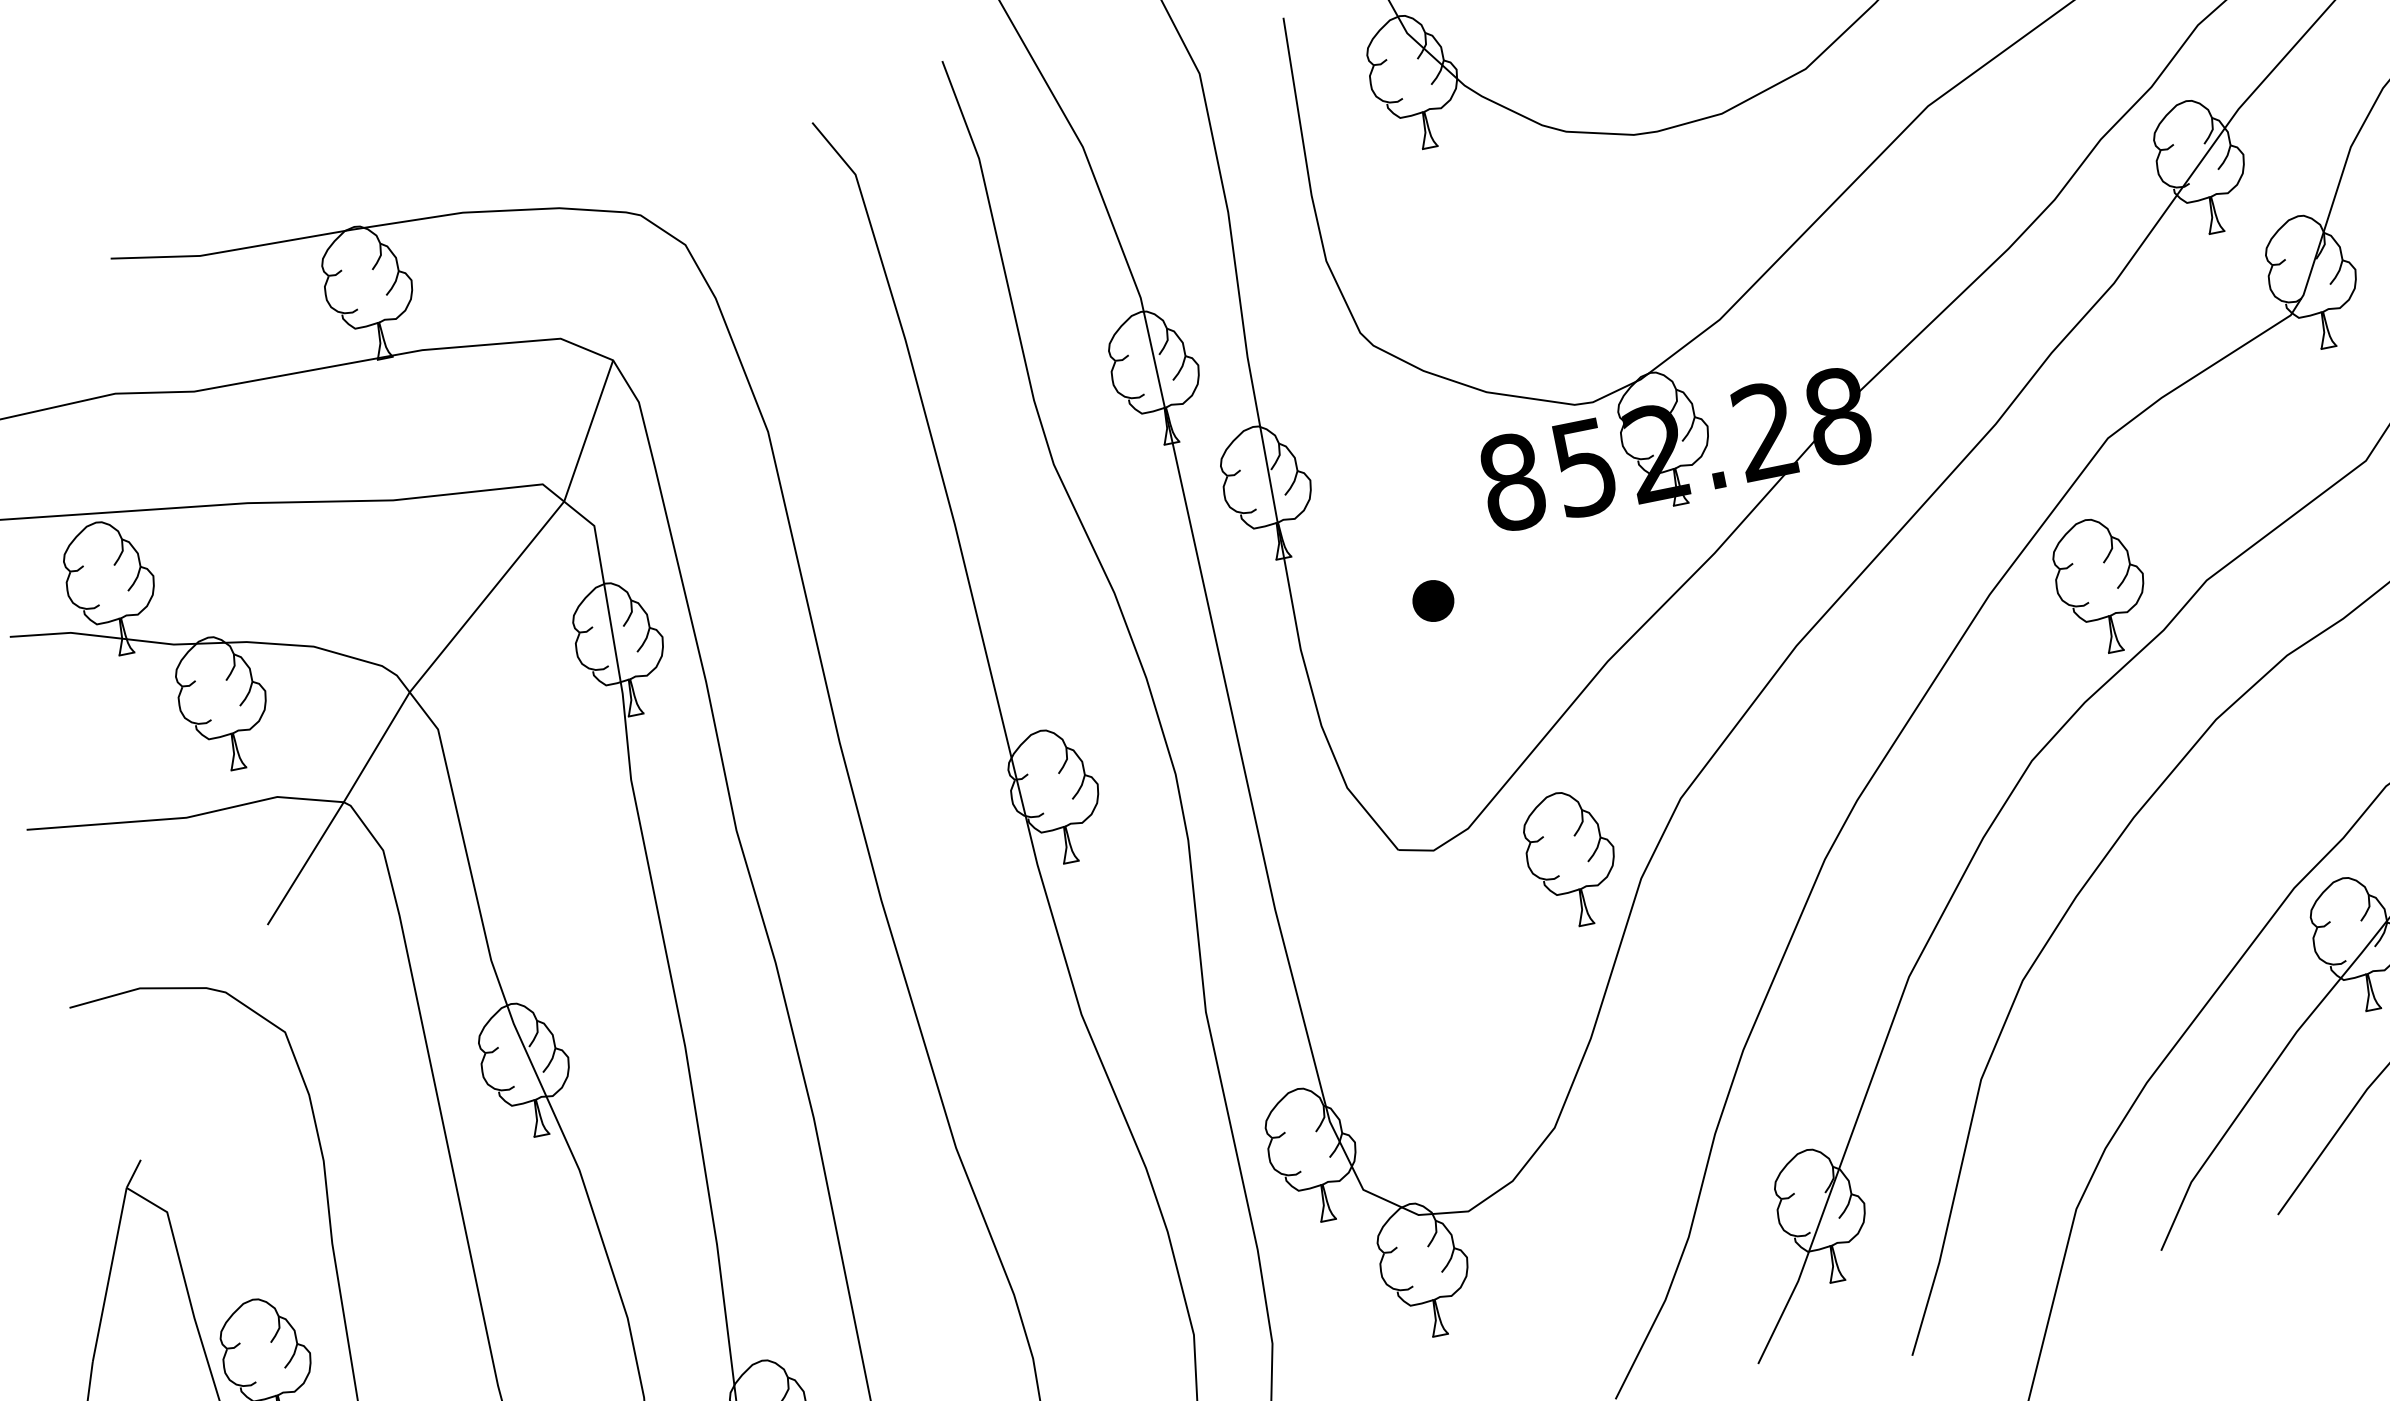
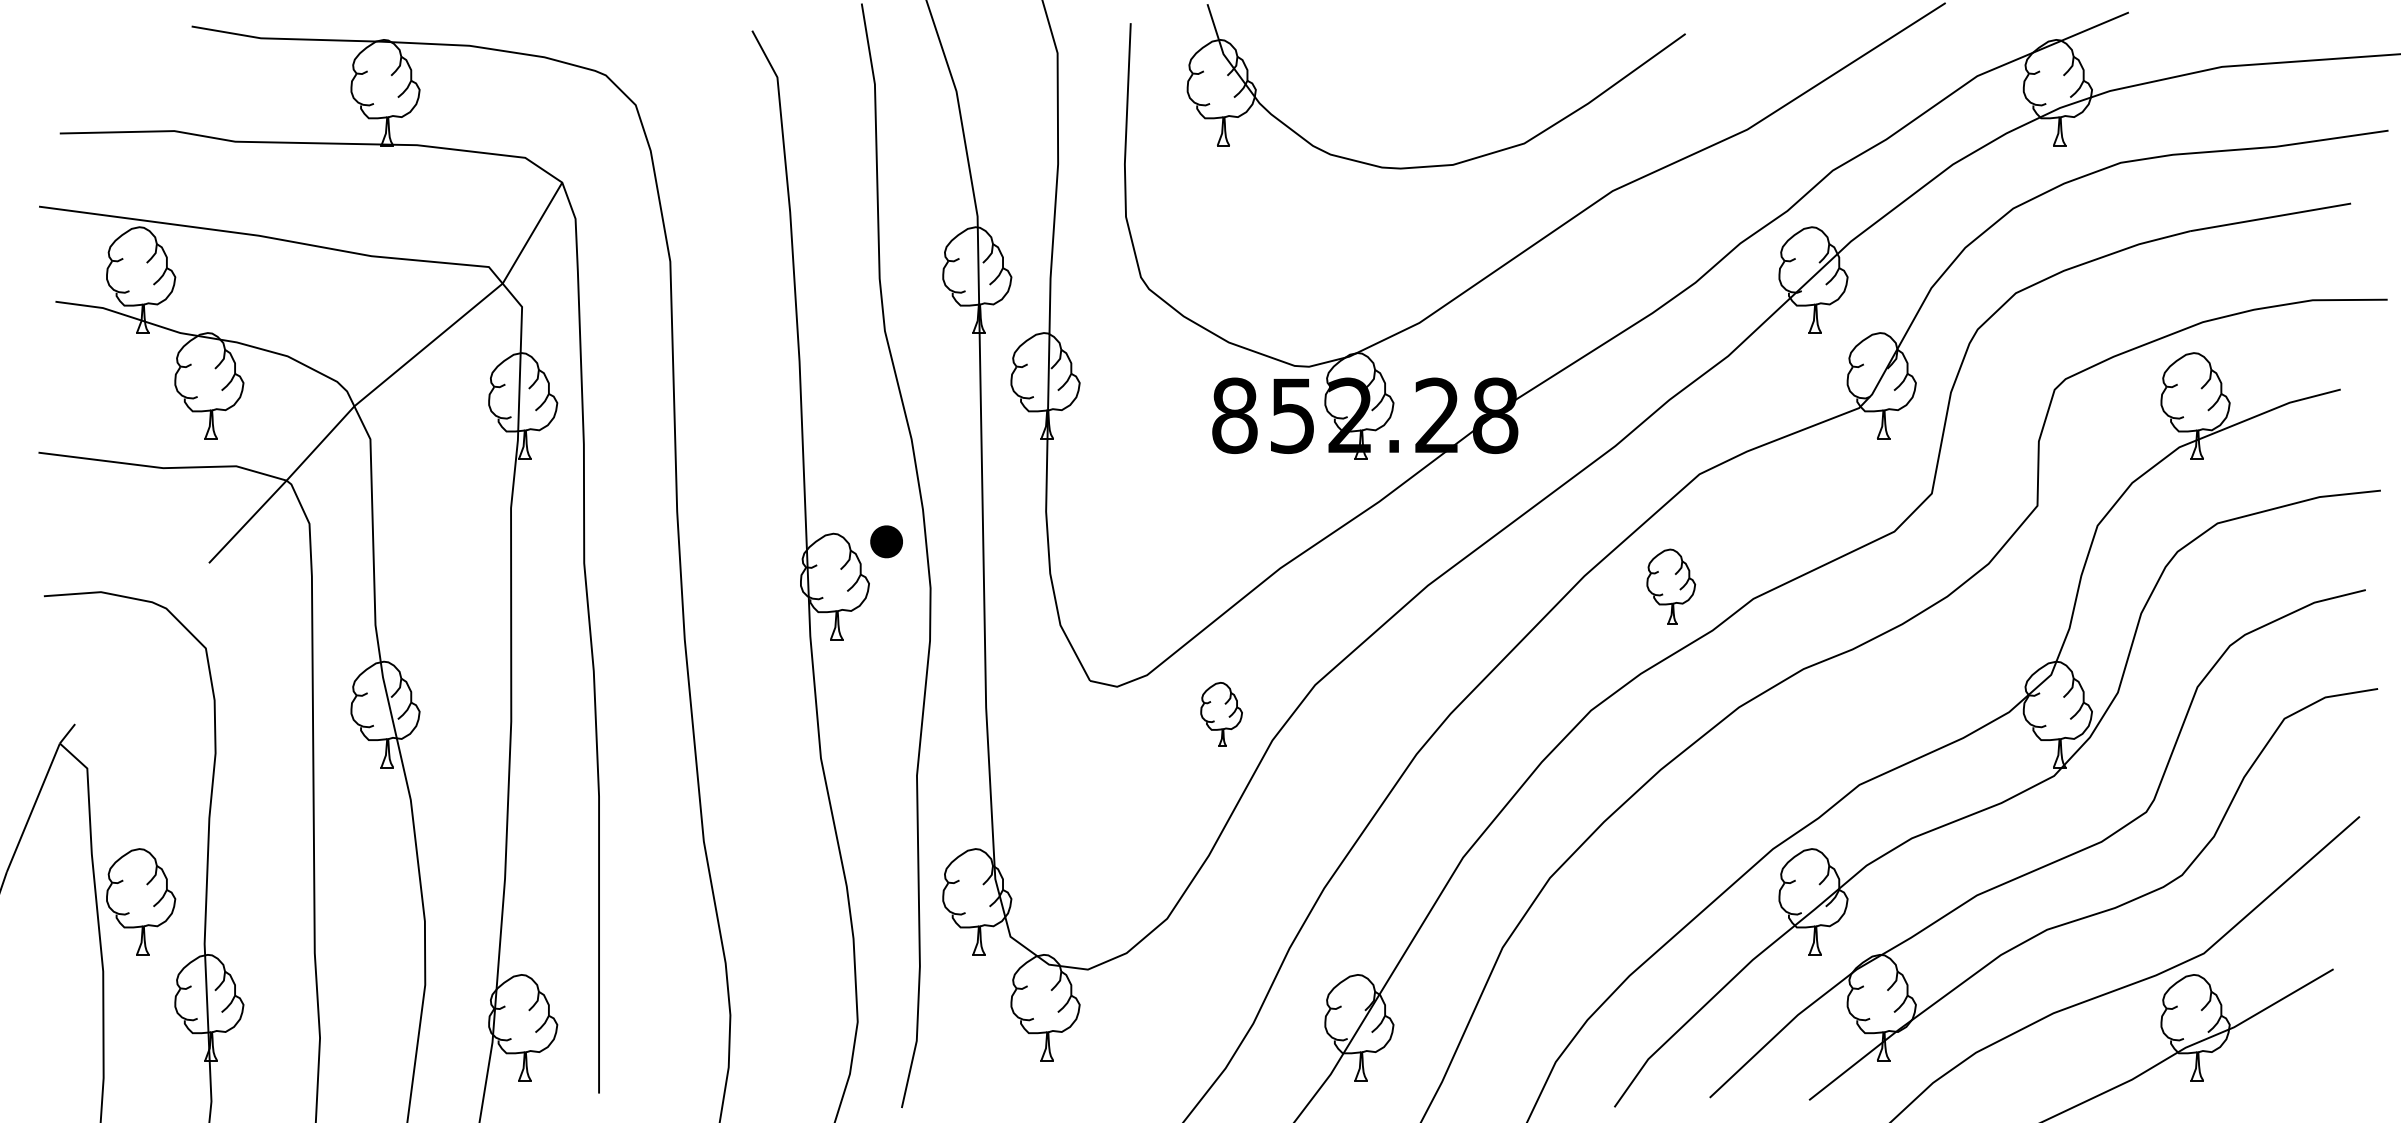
part: (2101, 585) -> (1671, 586), size x0.7
part: (1433, 600) -> (886, 541), moved
part: (1571, 858) -> (1221, 714), size x0.6

